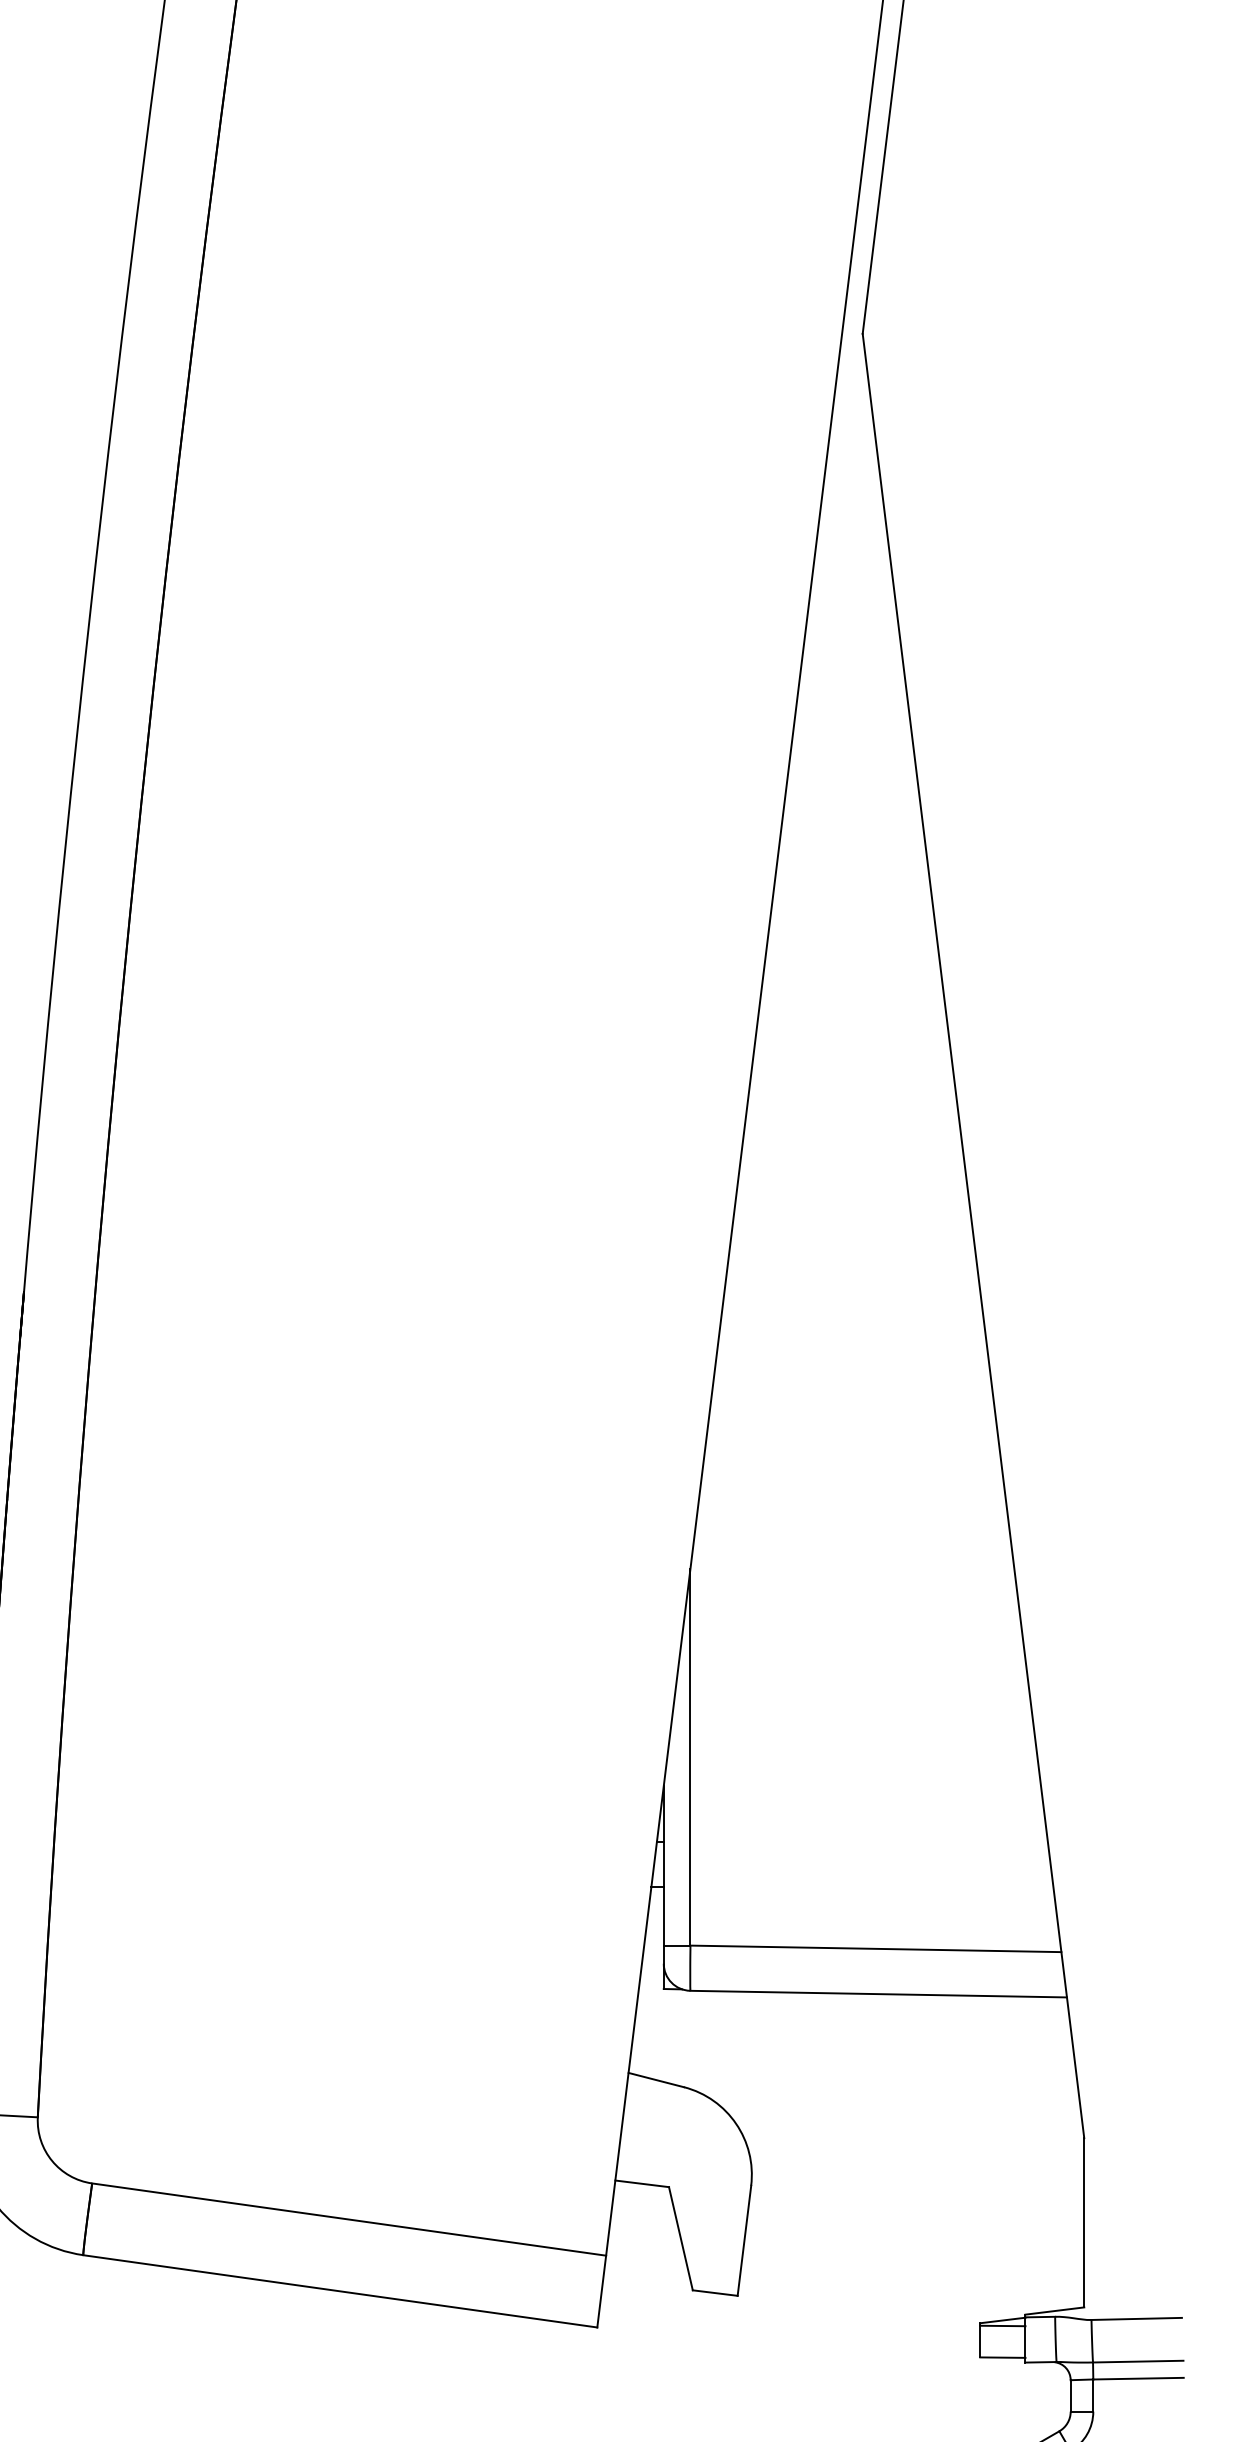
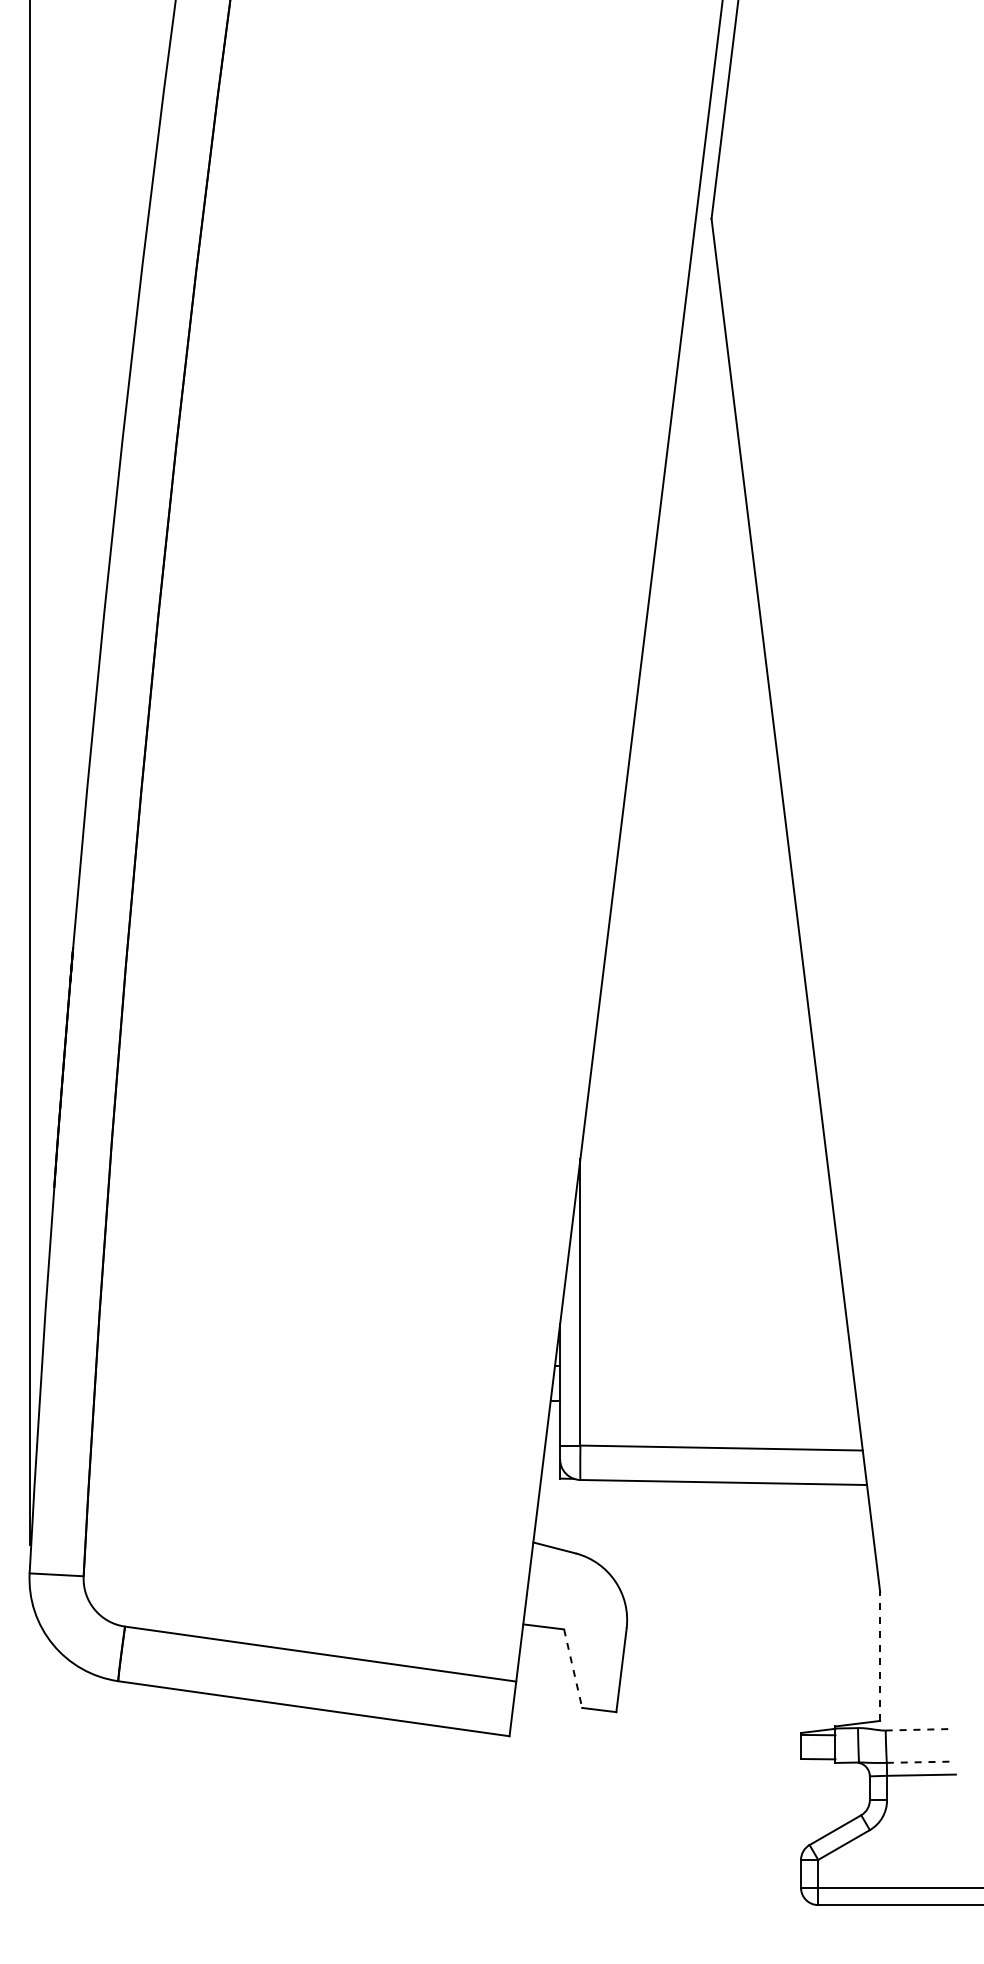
line: (1084, 2222) -> (880, 1656), solid -> dashed
line: (681, 2239) -> (573, 1669), solid -> dashed
line: (1137, 2318) -> (920, 1729), solid -> dashed
line: (1138, 2361) -> (921, 1762), solid -> dashed

